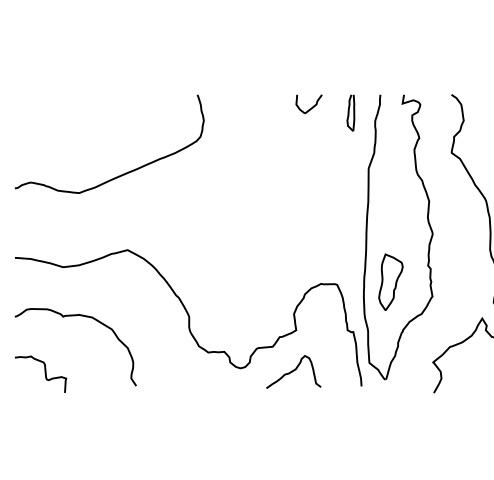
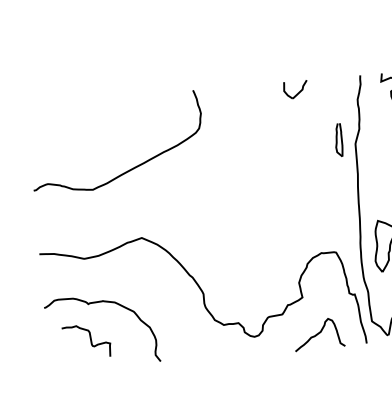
part: (350, 112) -> (338, 139), moved
curve: (293, 371) -> (318, 334), moved
curve: (44, 373) -> (90, 340), moved

